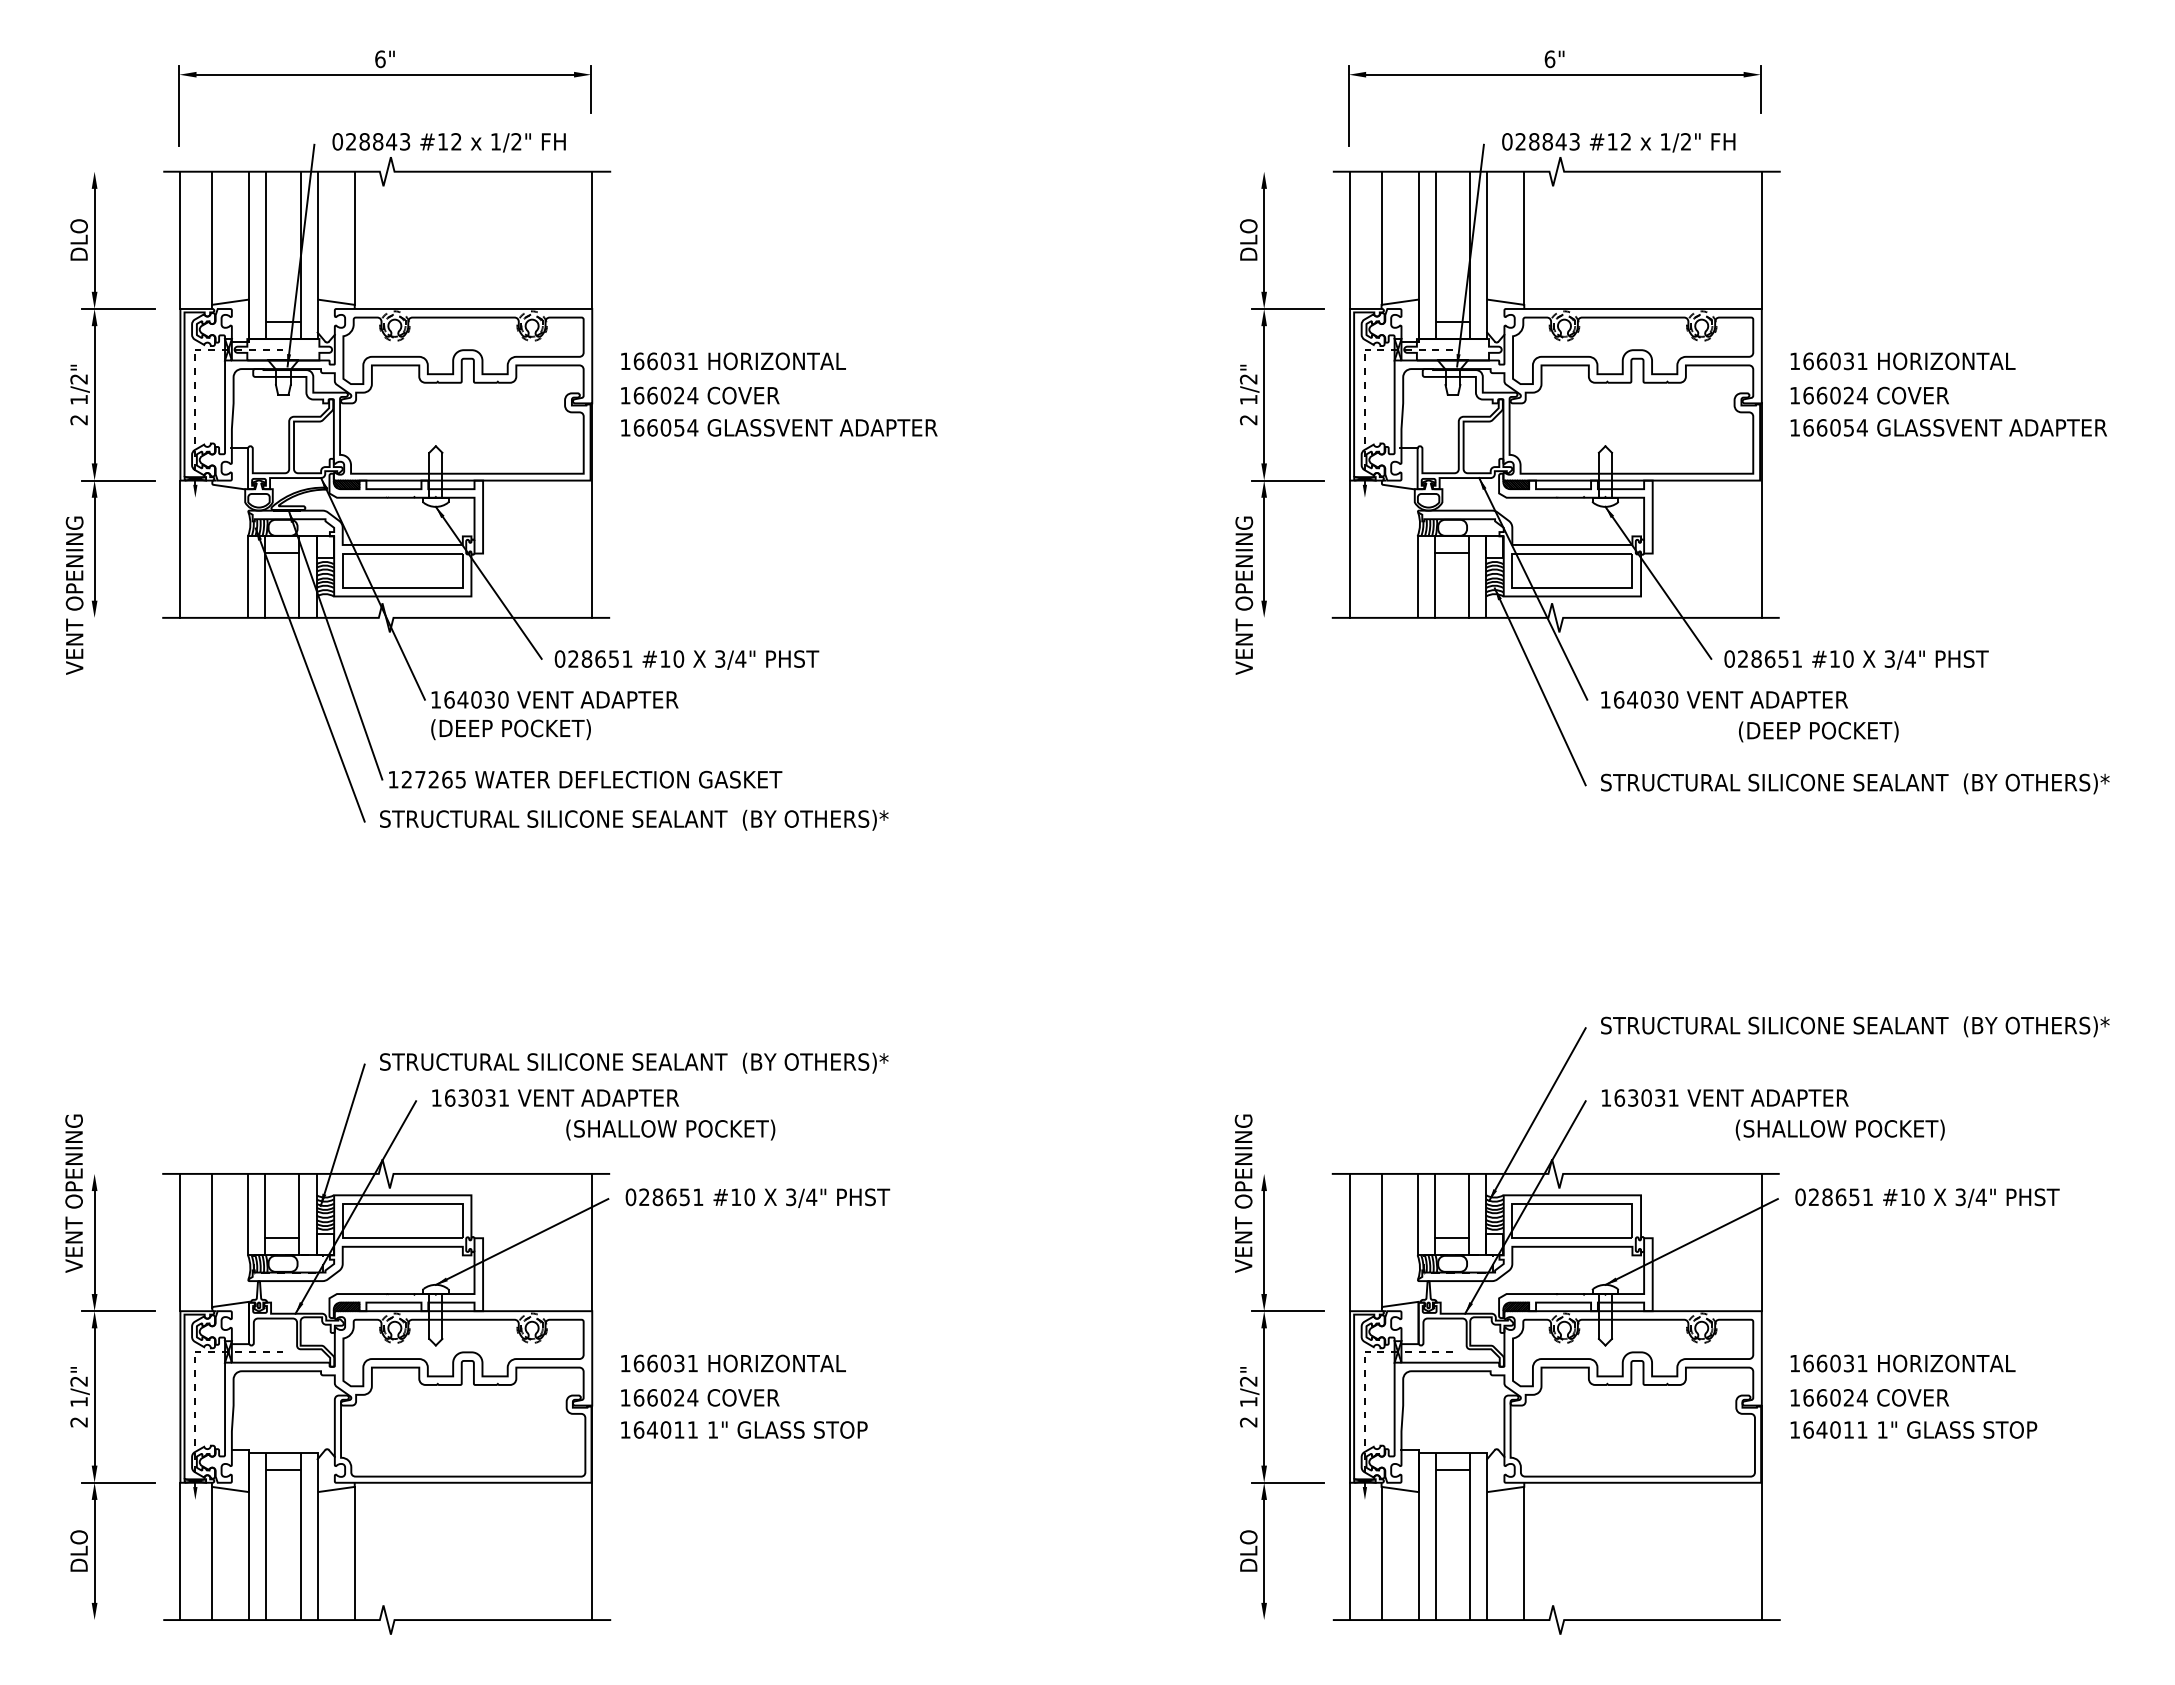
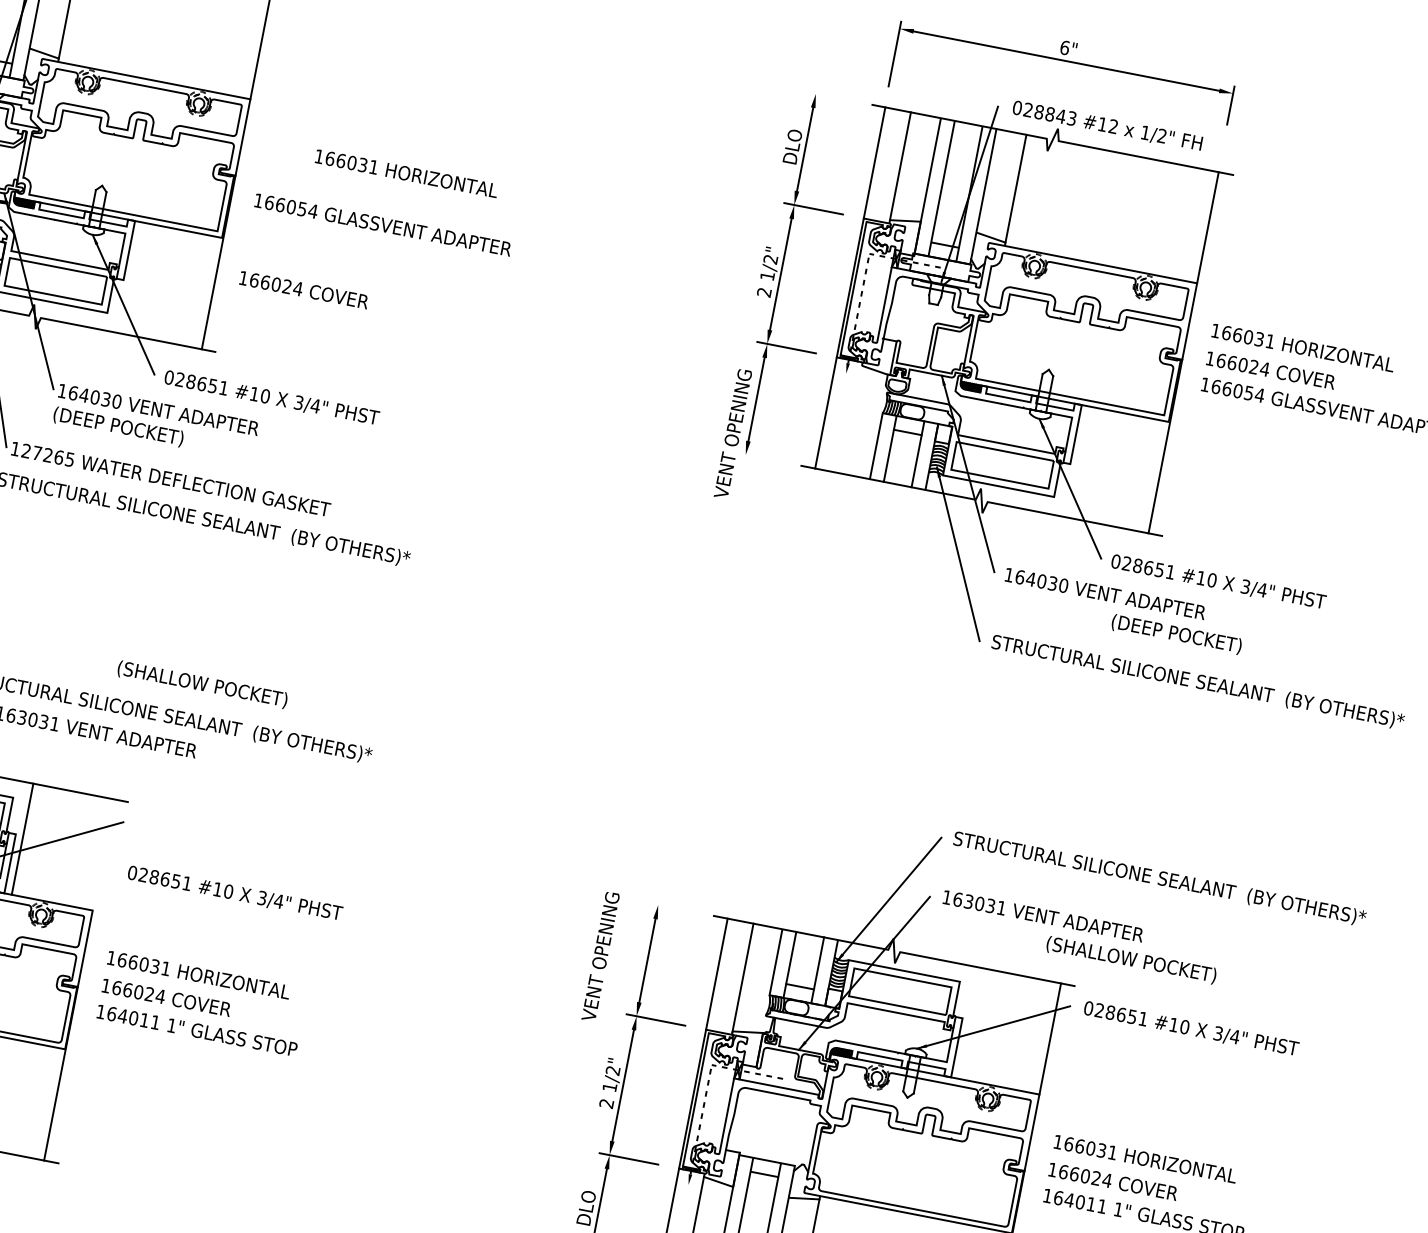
text: (733, 361) -> (406, 173), moved
text: (700, 395) -> (304, 289), moved
text: (670, 1129) -> (202, 684), moved
text: (1243, 1193) -> (600, 956), moved
text: (757, 1197) -> (234, 893), moved
line: (592, 1242) -> (22, 839), moved

